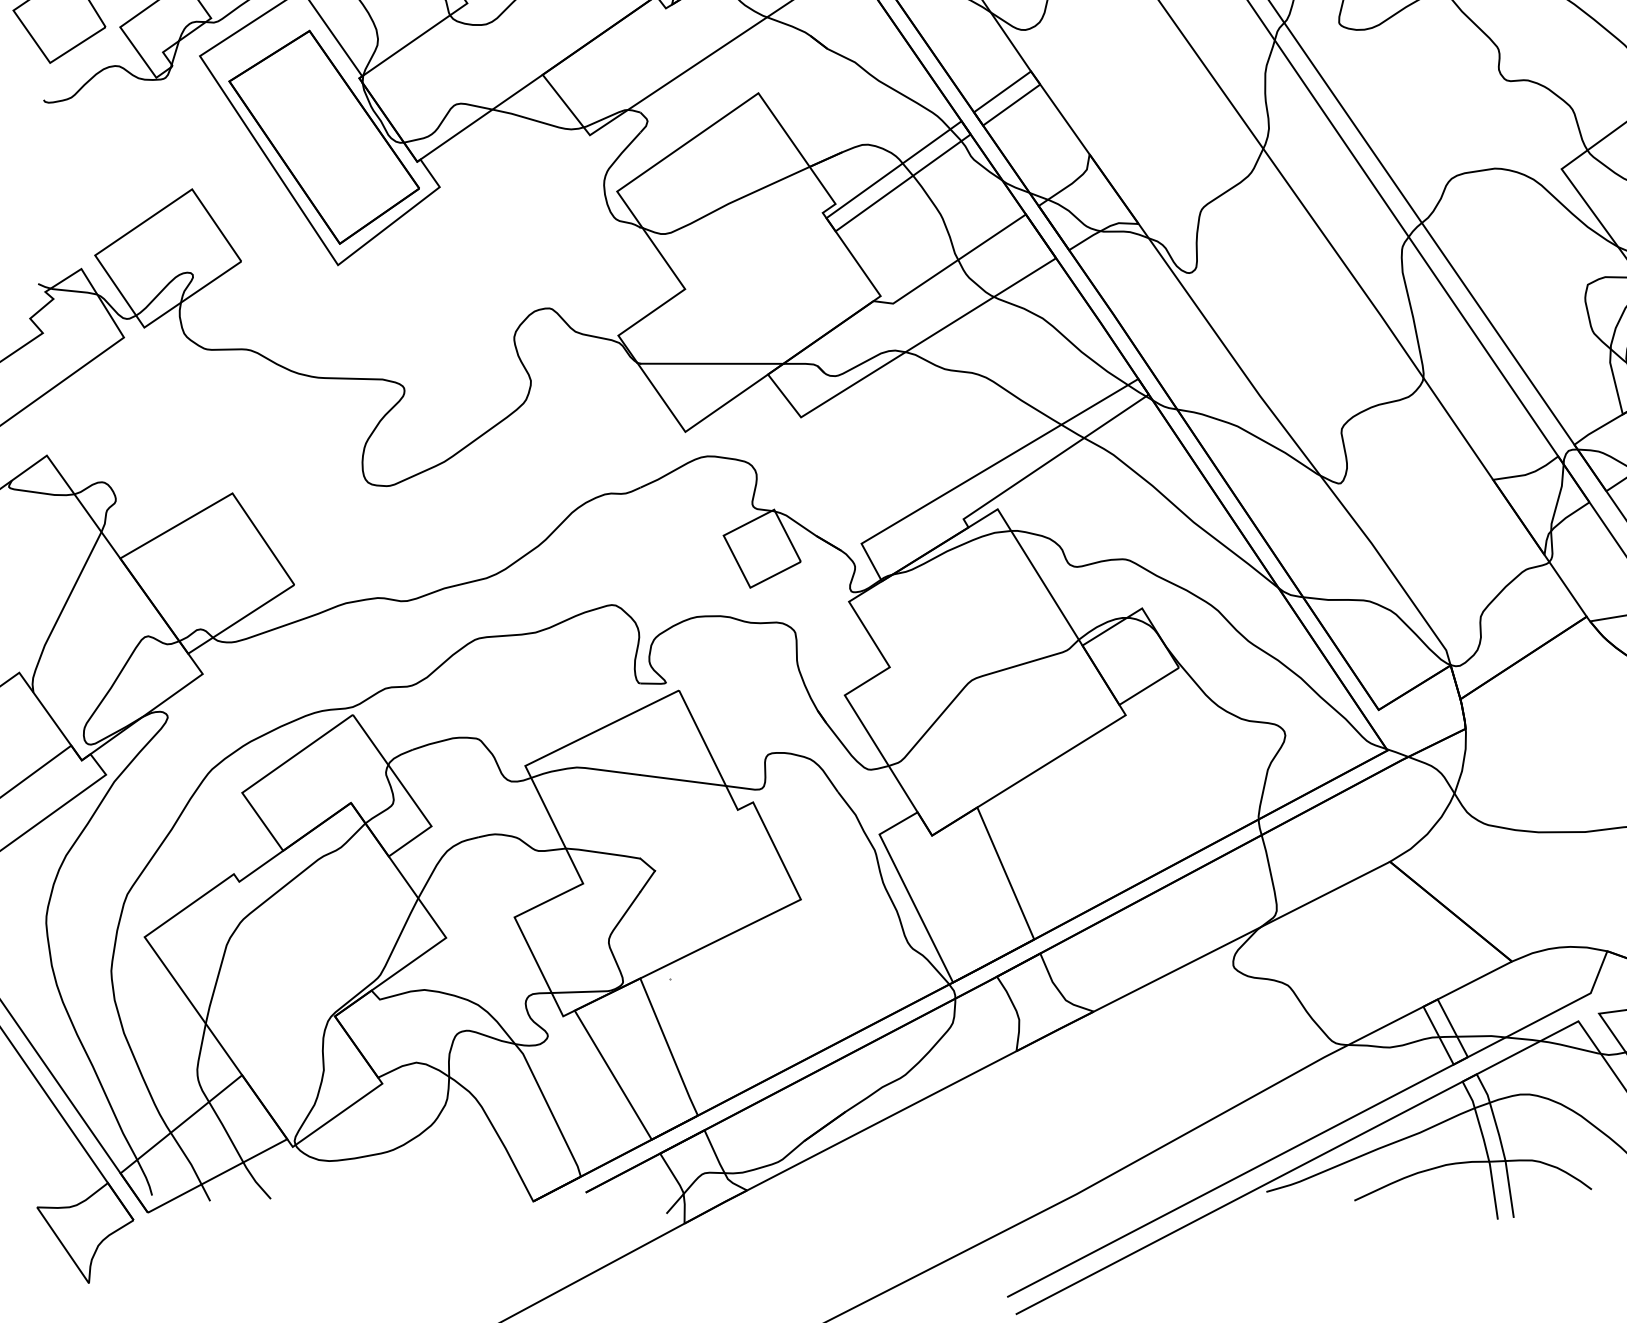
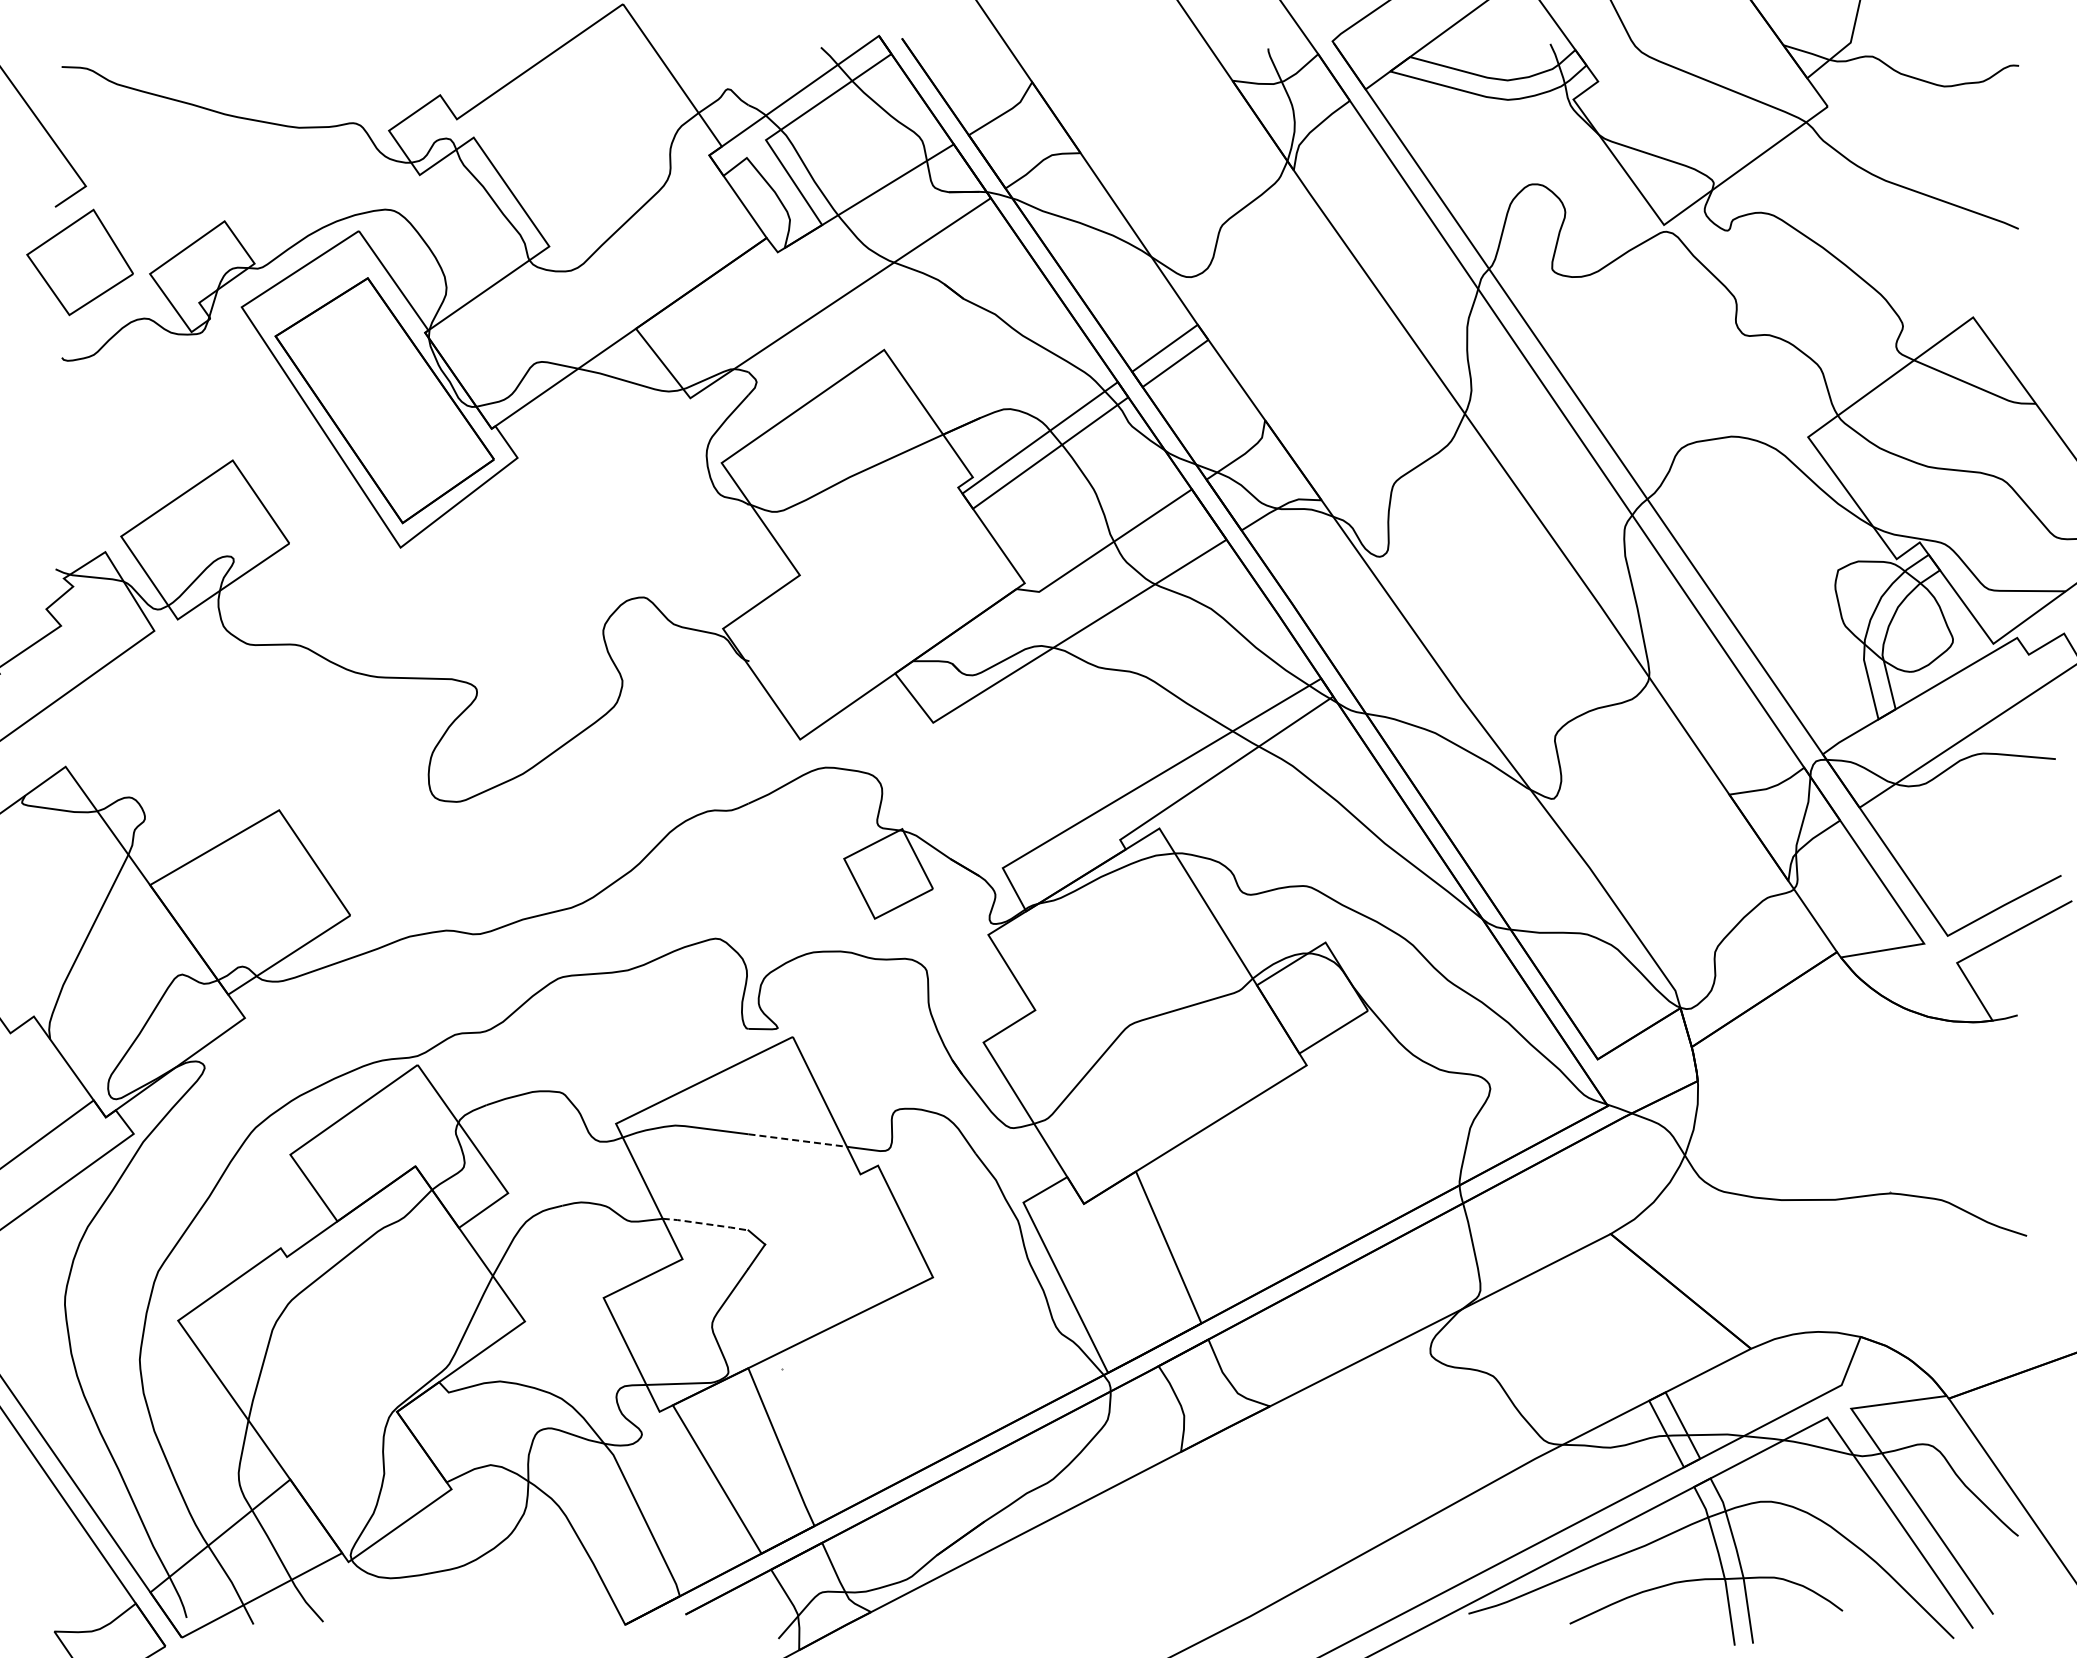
line: (711, 364) -> (830, 661), removed
line: (683, 780) -> (797, 1140), solid -> dashed
line: (603, 853) -> (706, 1224), solid -> dashed

